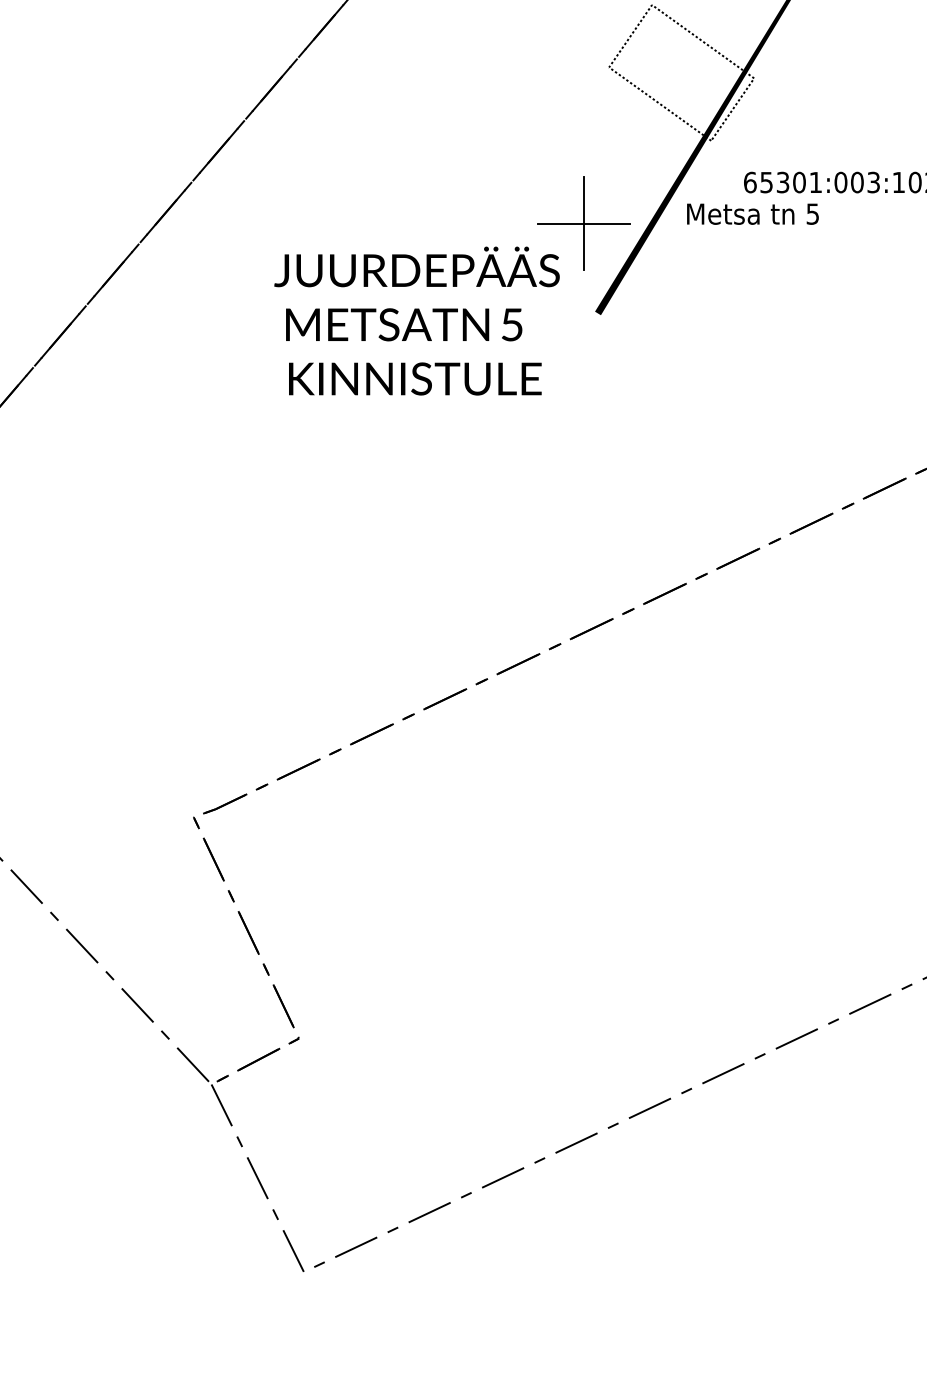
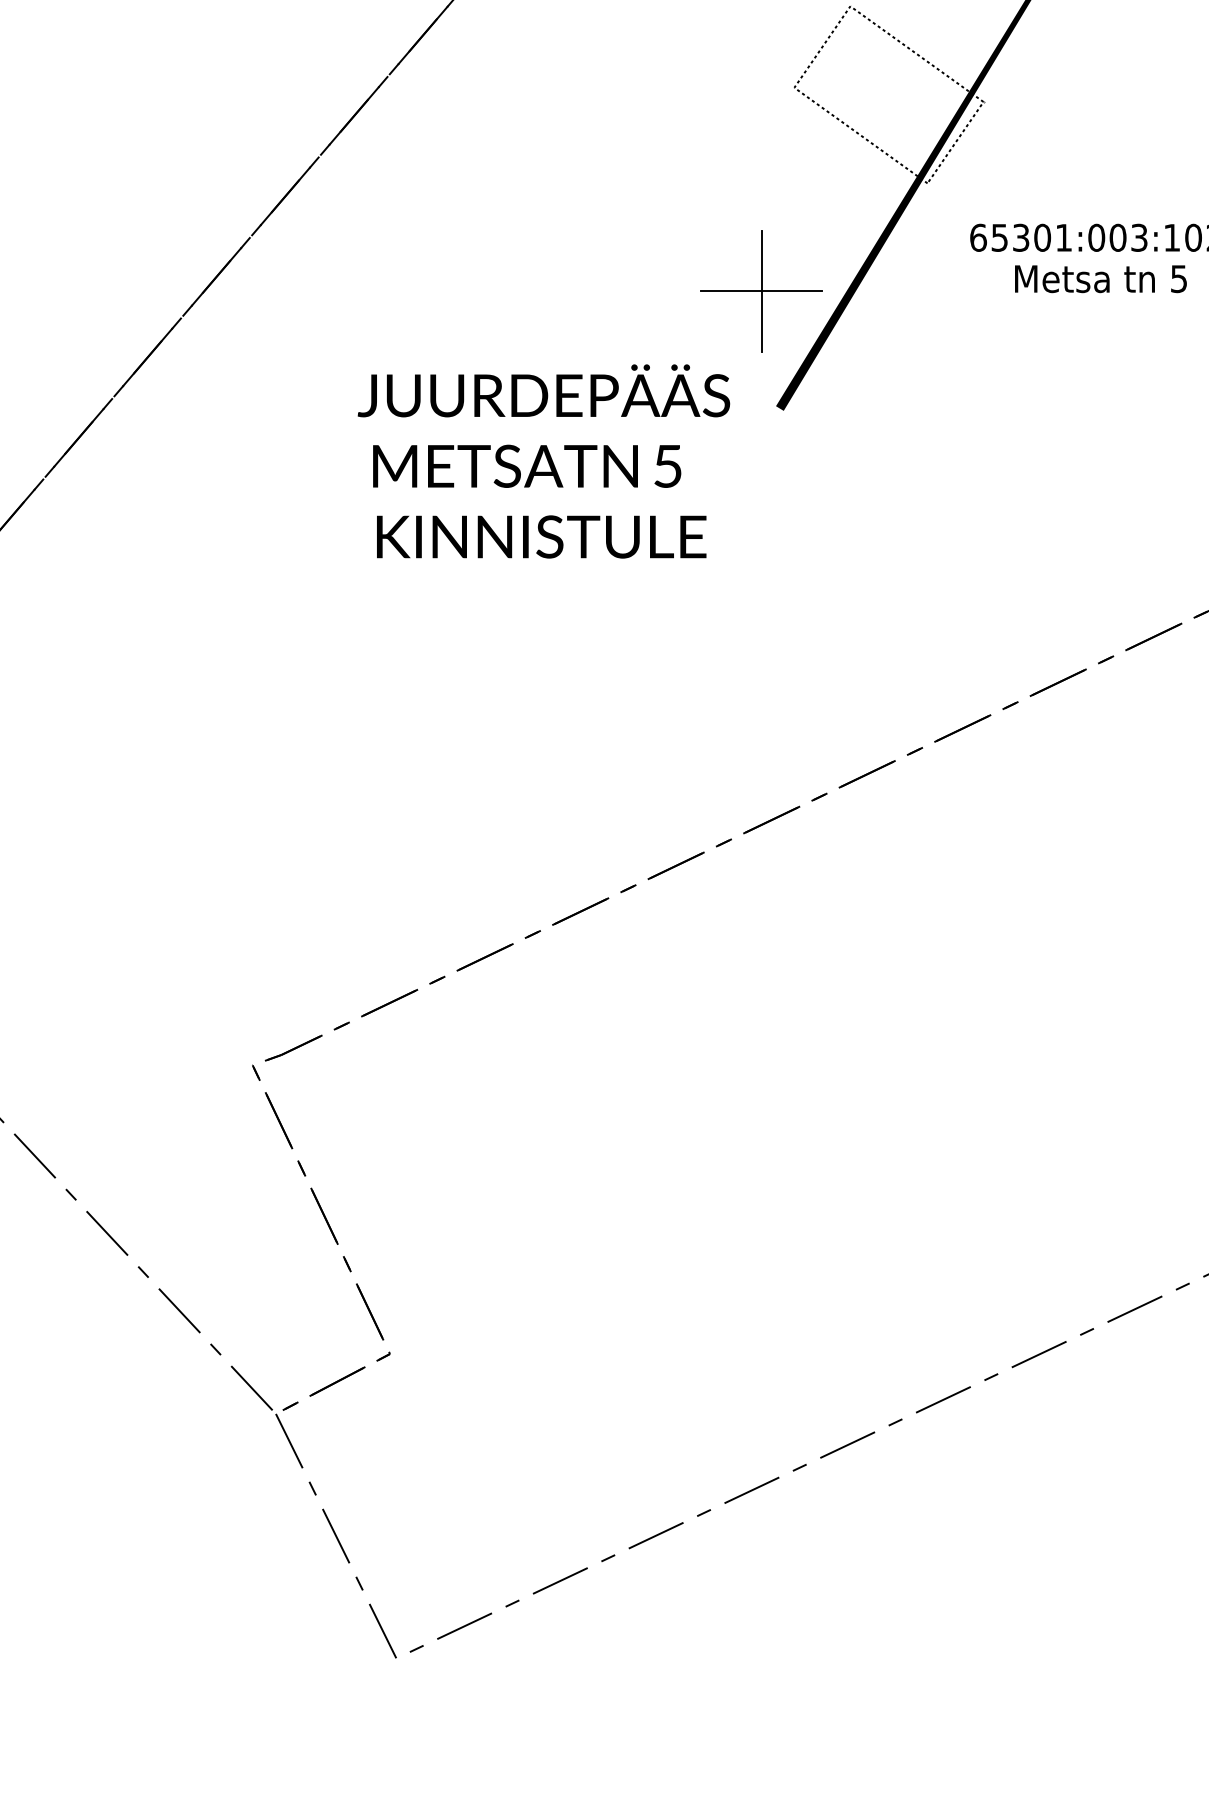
text: (752, 214) -> (1100, 279), moved
text: (416, 321) -> (543, 461), moved

